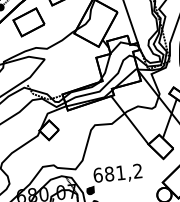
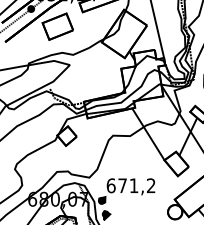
text: (109, 173) -> (122, 185), 681,2 -> 671,2

